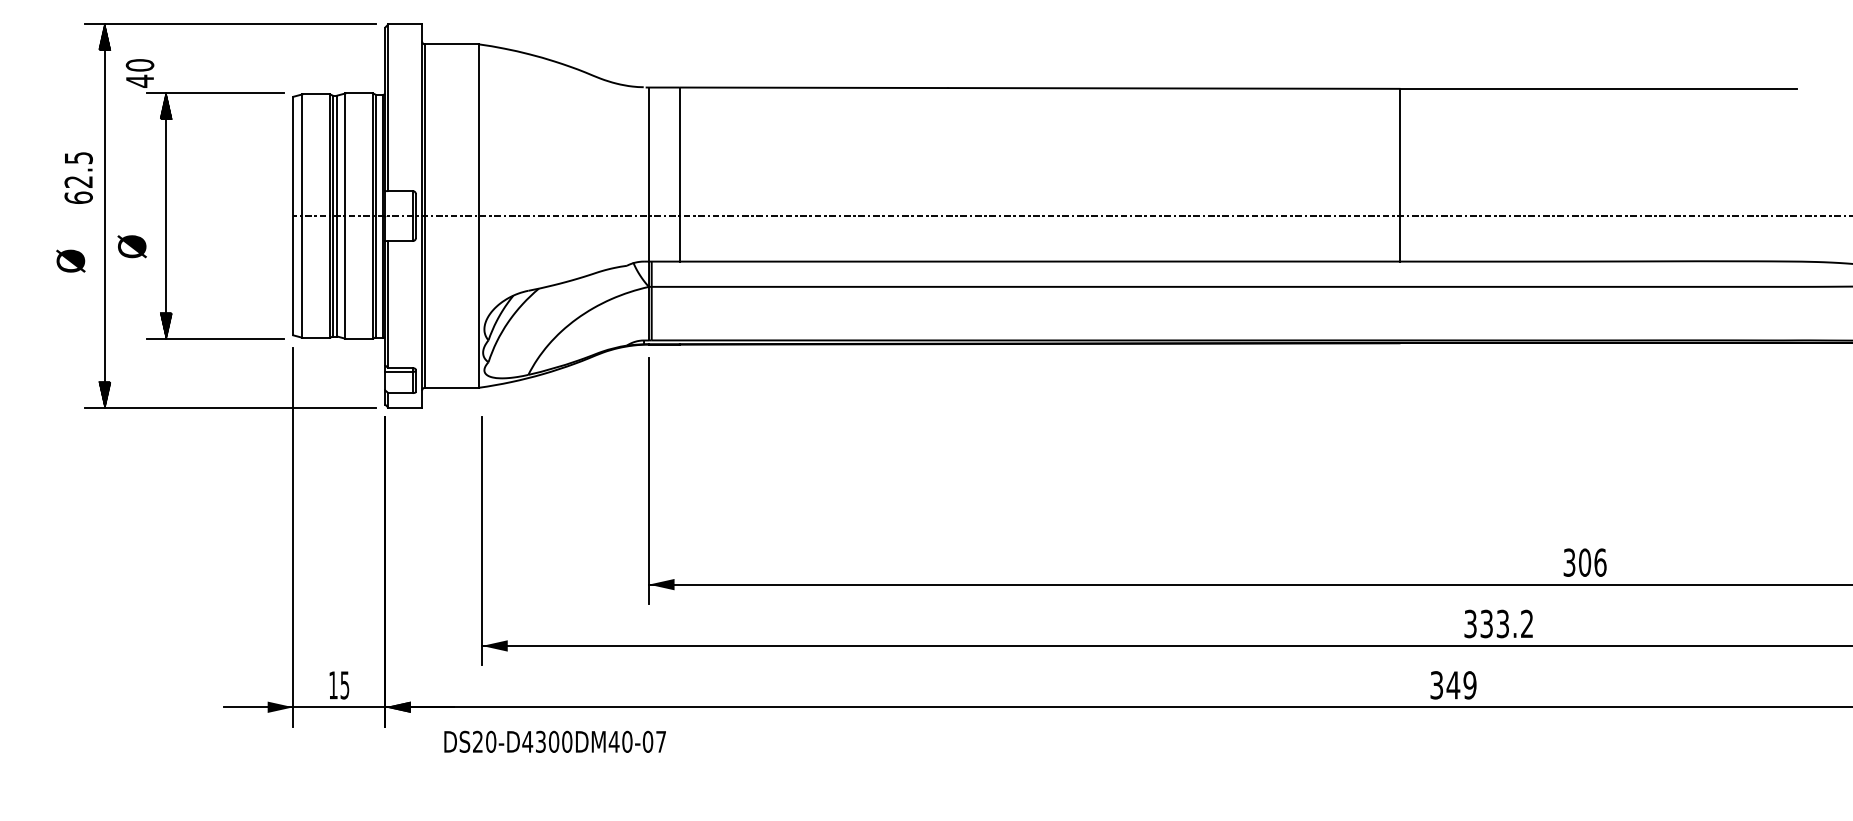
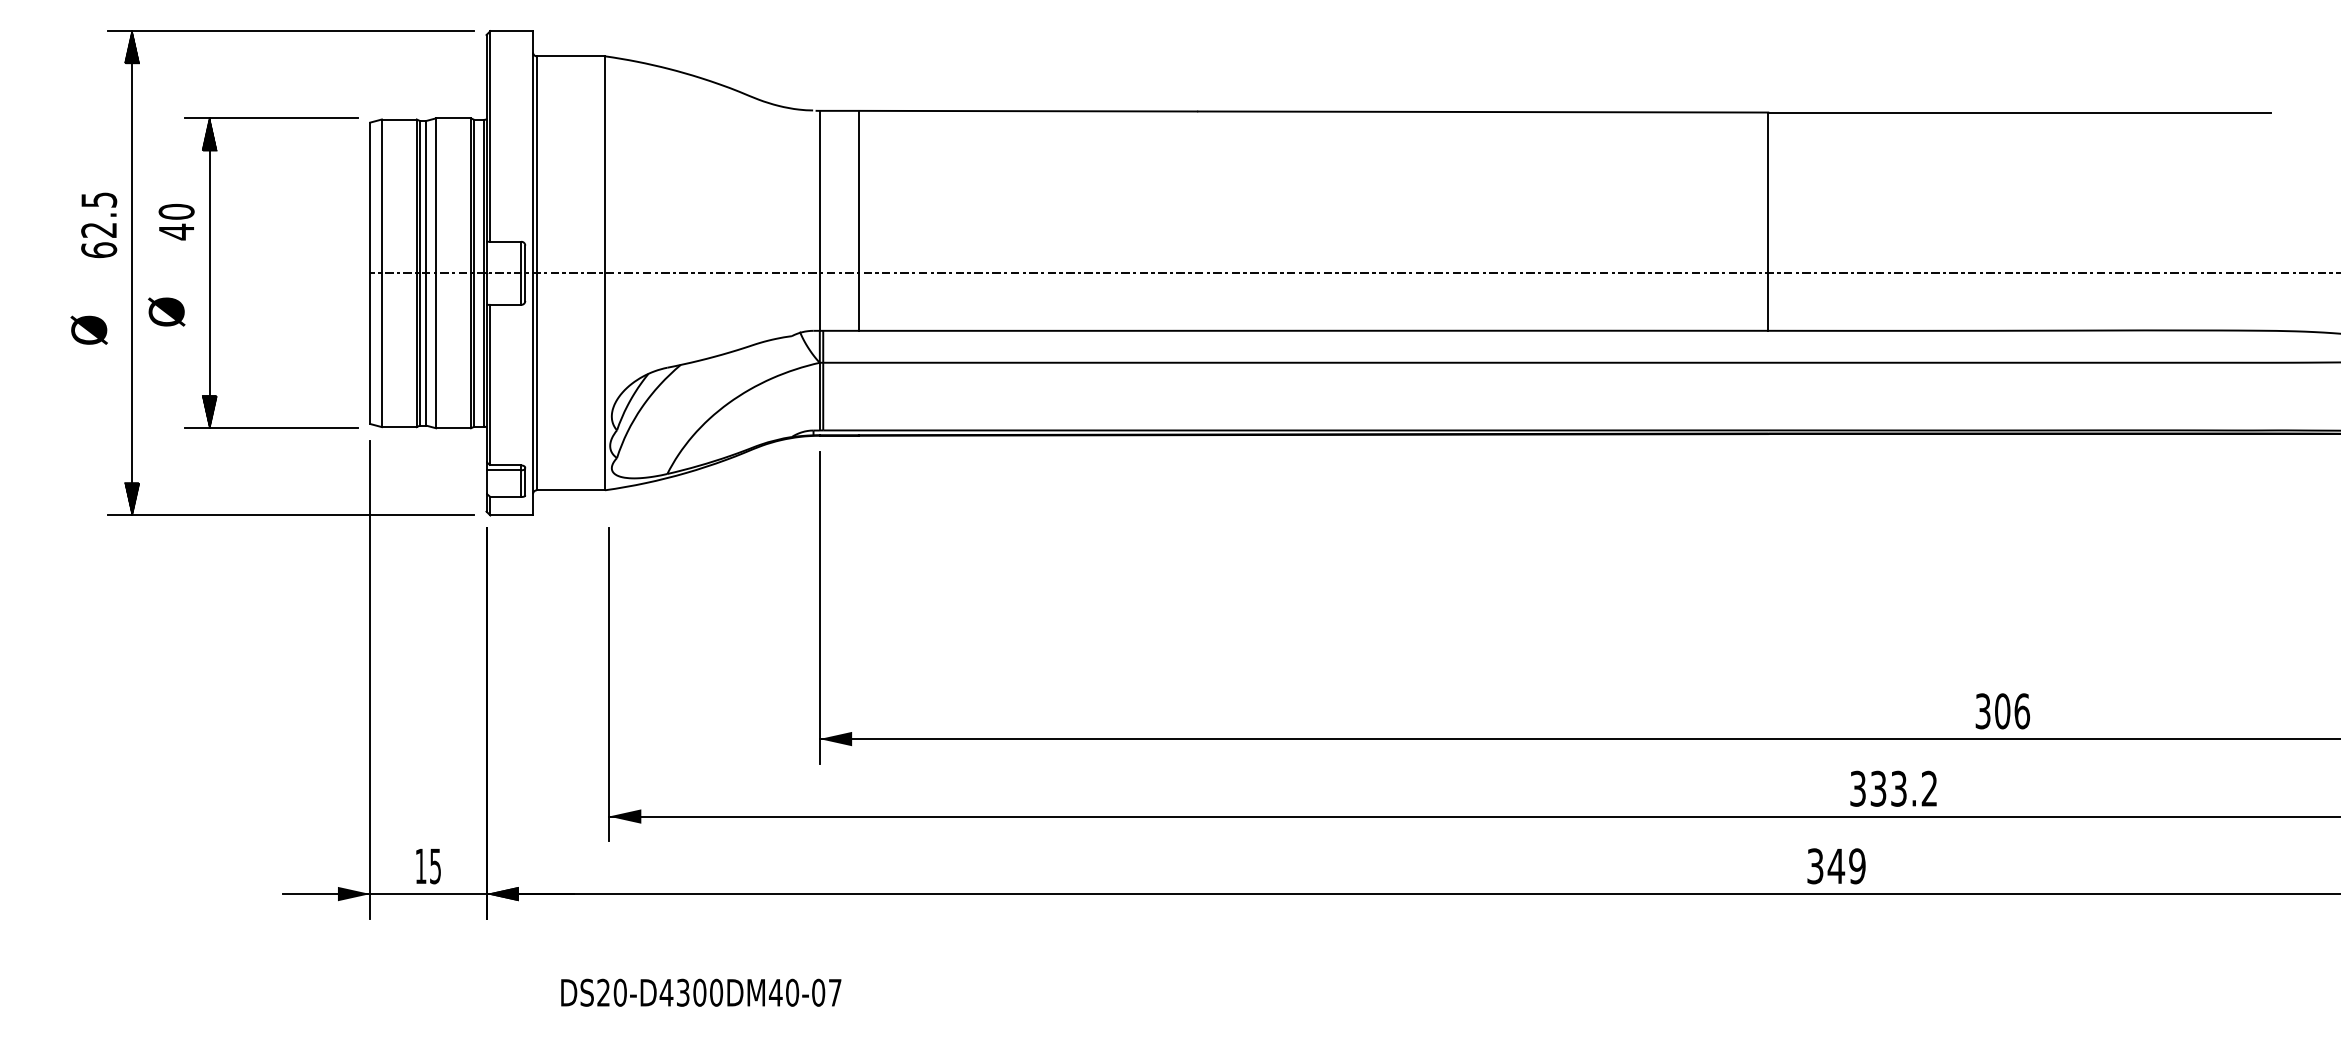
text: (139, 73) -> (176, 222), moved
text: (555, 741) -> (701, 992), moved

